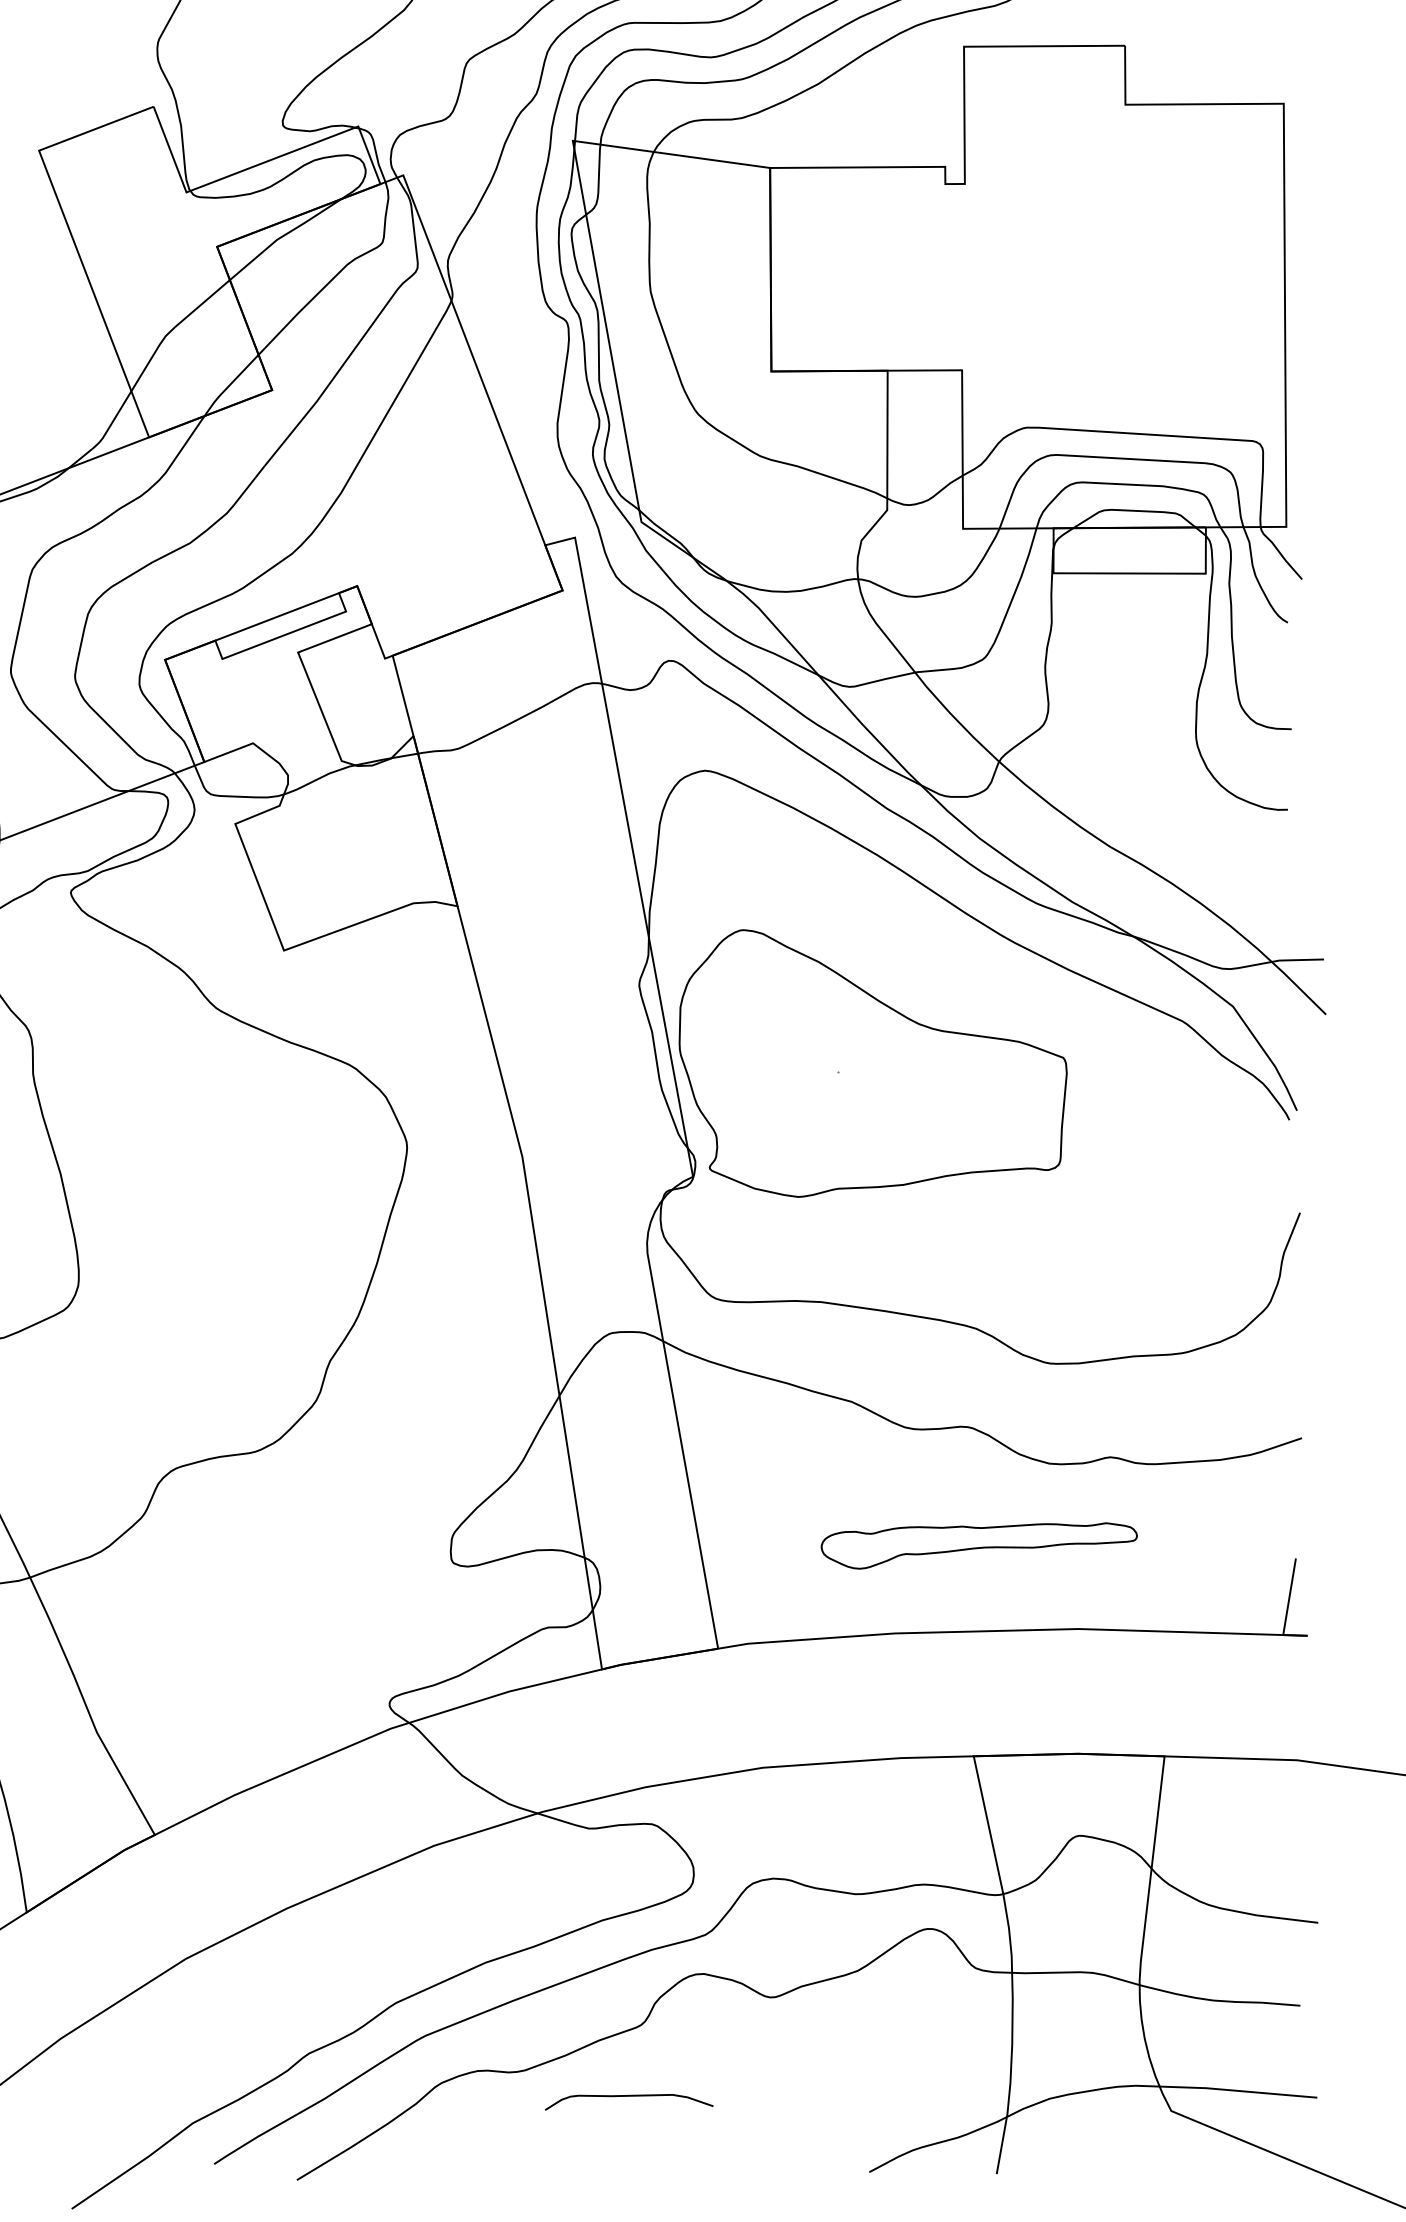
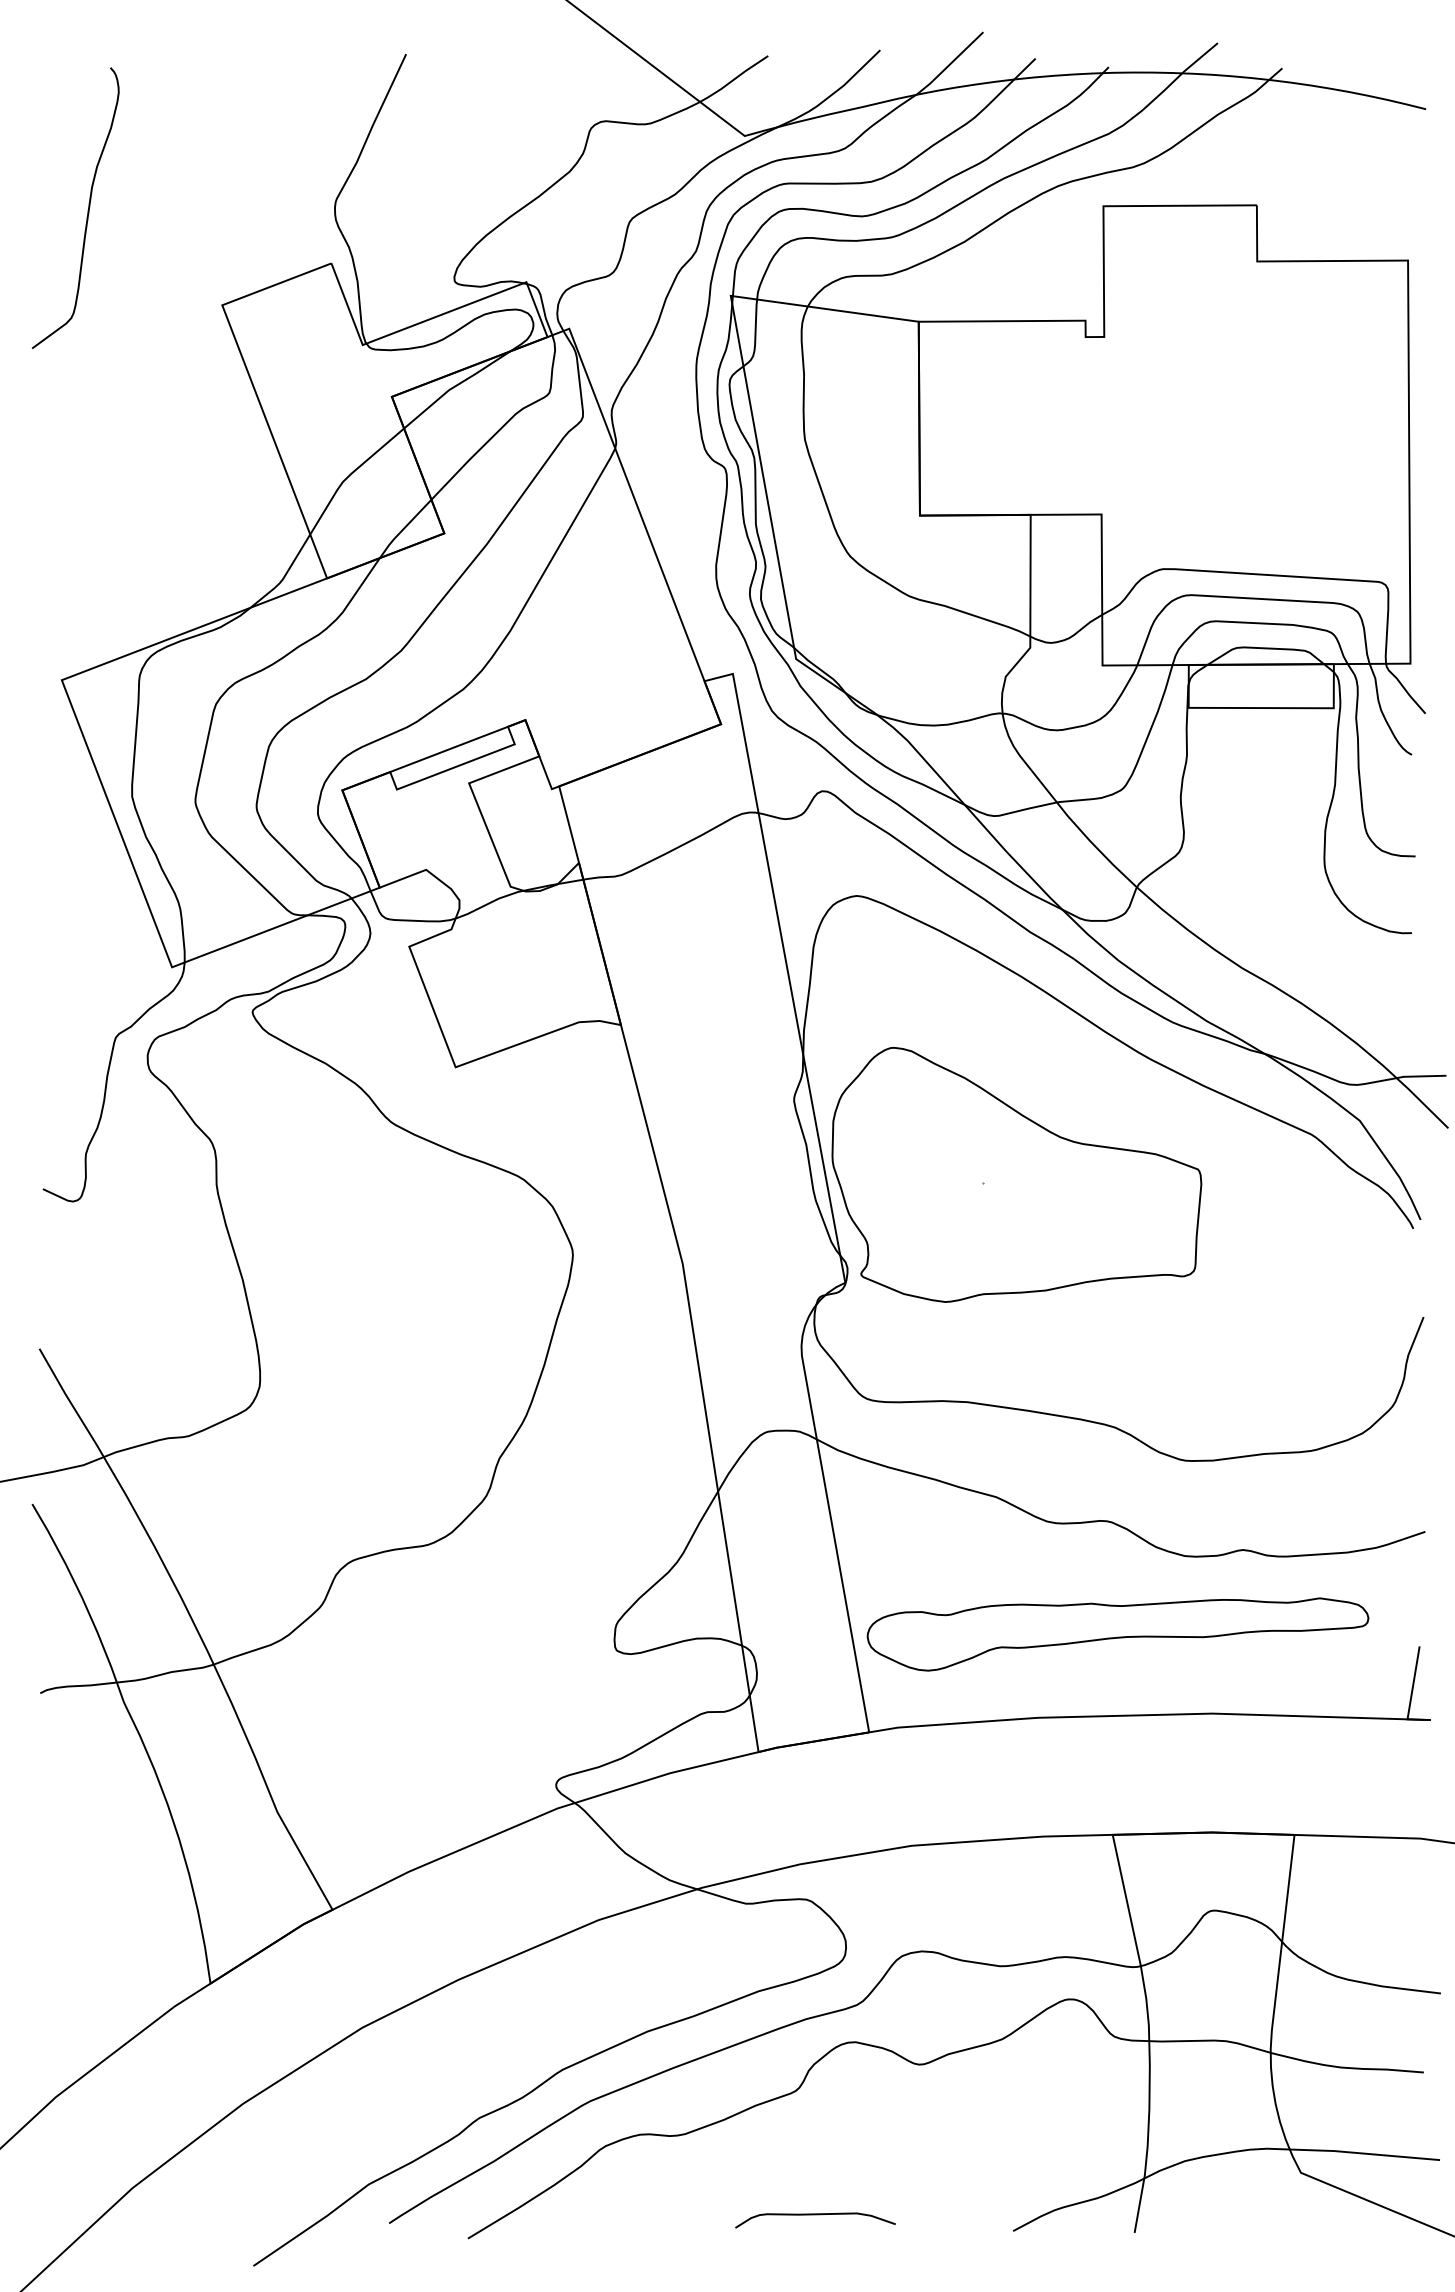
part: (978, 1545) -> (1117, 1634), size x1.67
curve: (629, 2097) -> (815, 2215), moved

